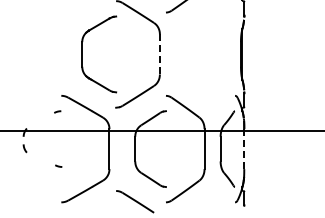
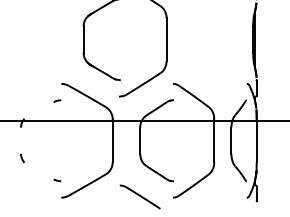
line: (159, 54) -> (166, 39), dashed -> solid
curve: (24, 148) -> (21, 158), moved
line: (244, 149) -> (256, 141), dashed -> solid
curve: (58, 165) -> (57, 179), moved

